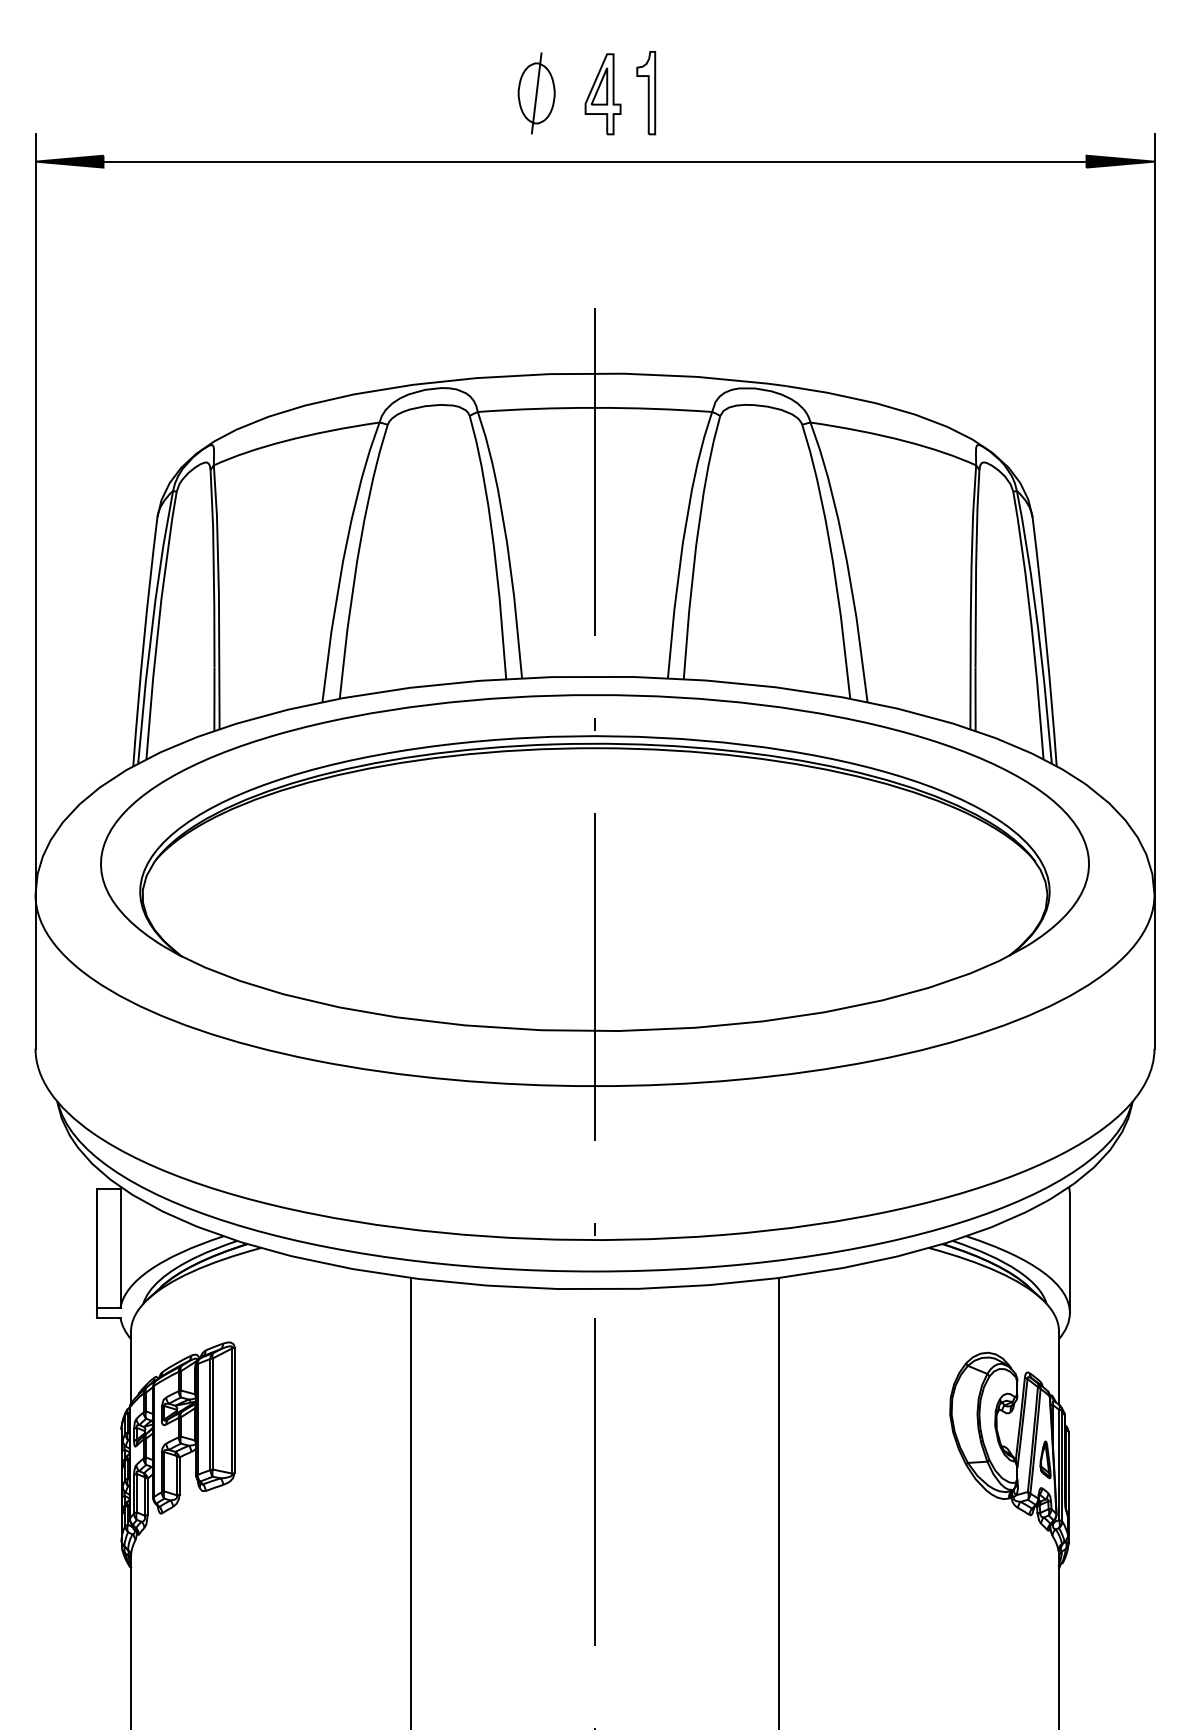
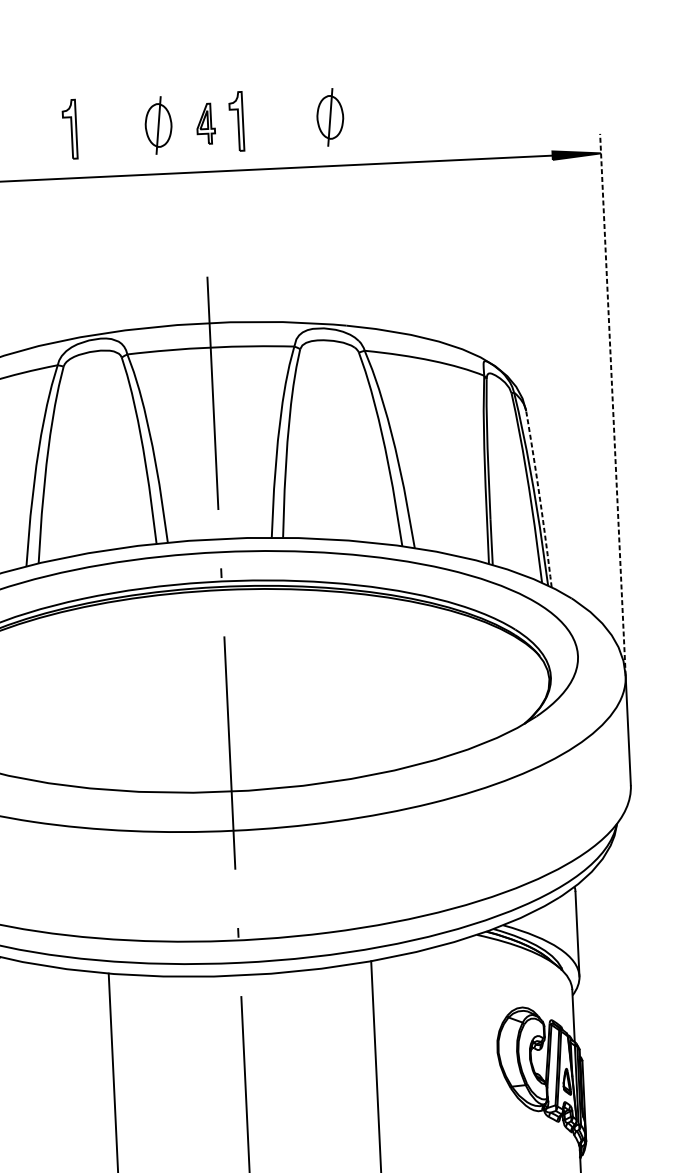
part: (412, 93) -> (70, 129), added
part: (777, 93) -> (330, 117), added
part: (602, 94) -> (205, 124), size x0.7
line: (1154, 514) -> (612, 404), solid -> dashed
arc: (1046, 641) -> (540, 498), solid -> dashed

